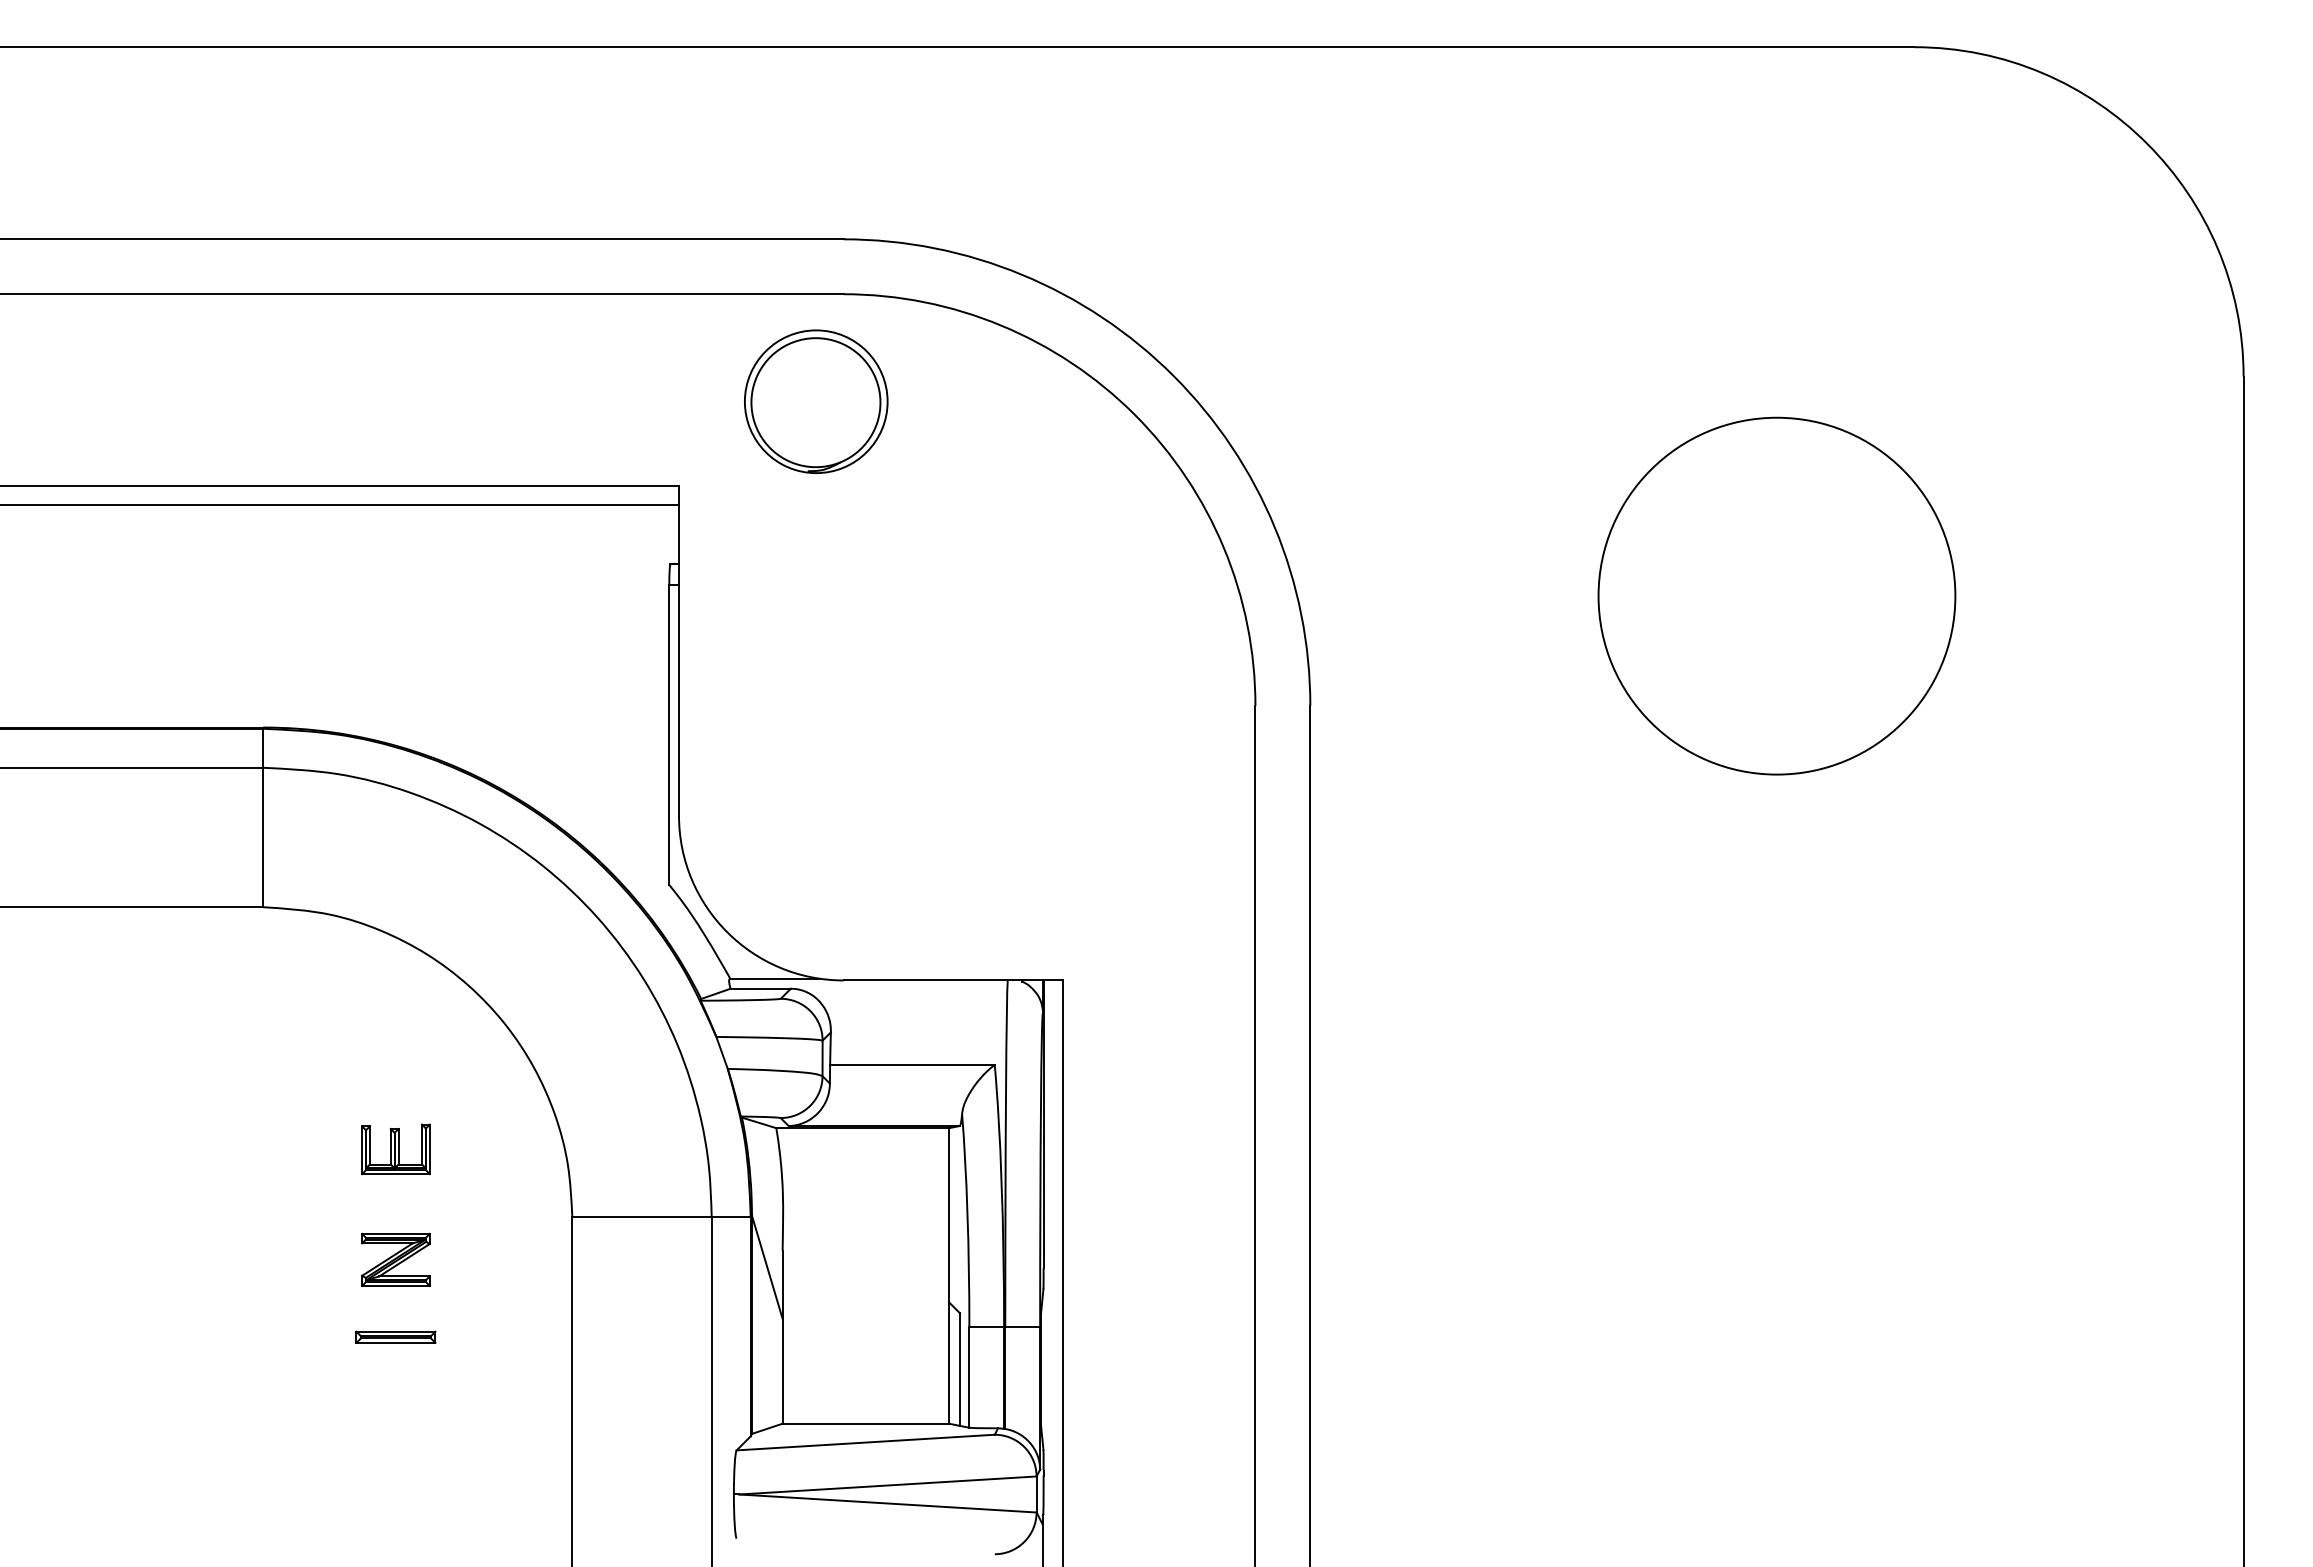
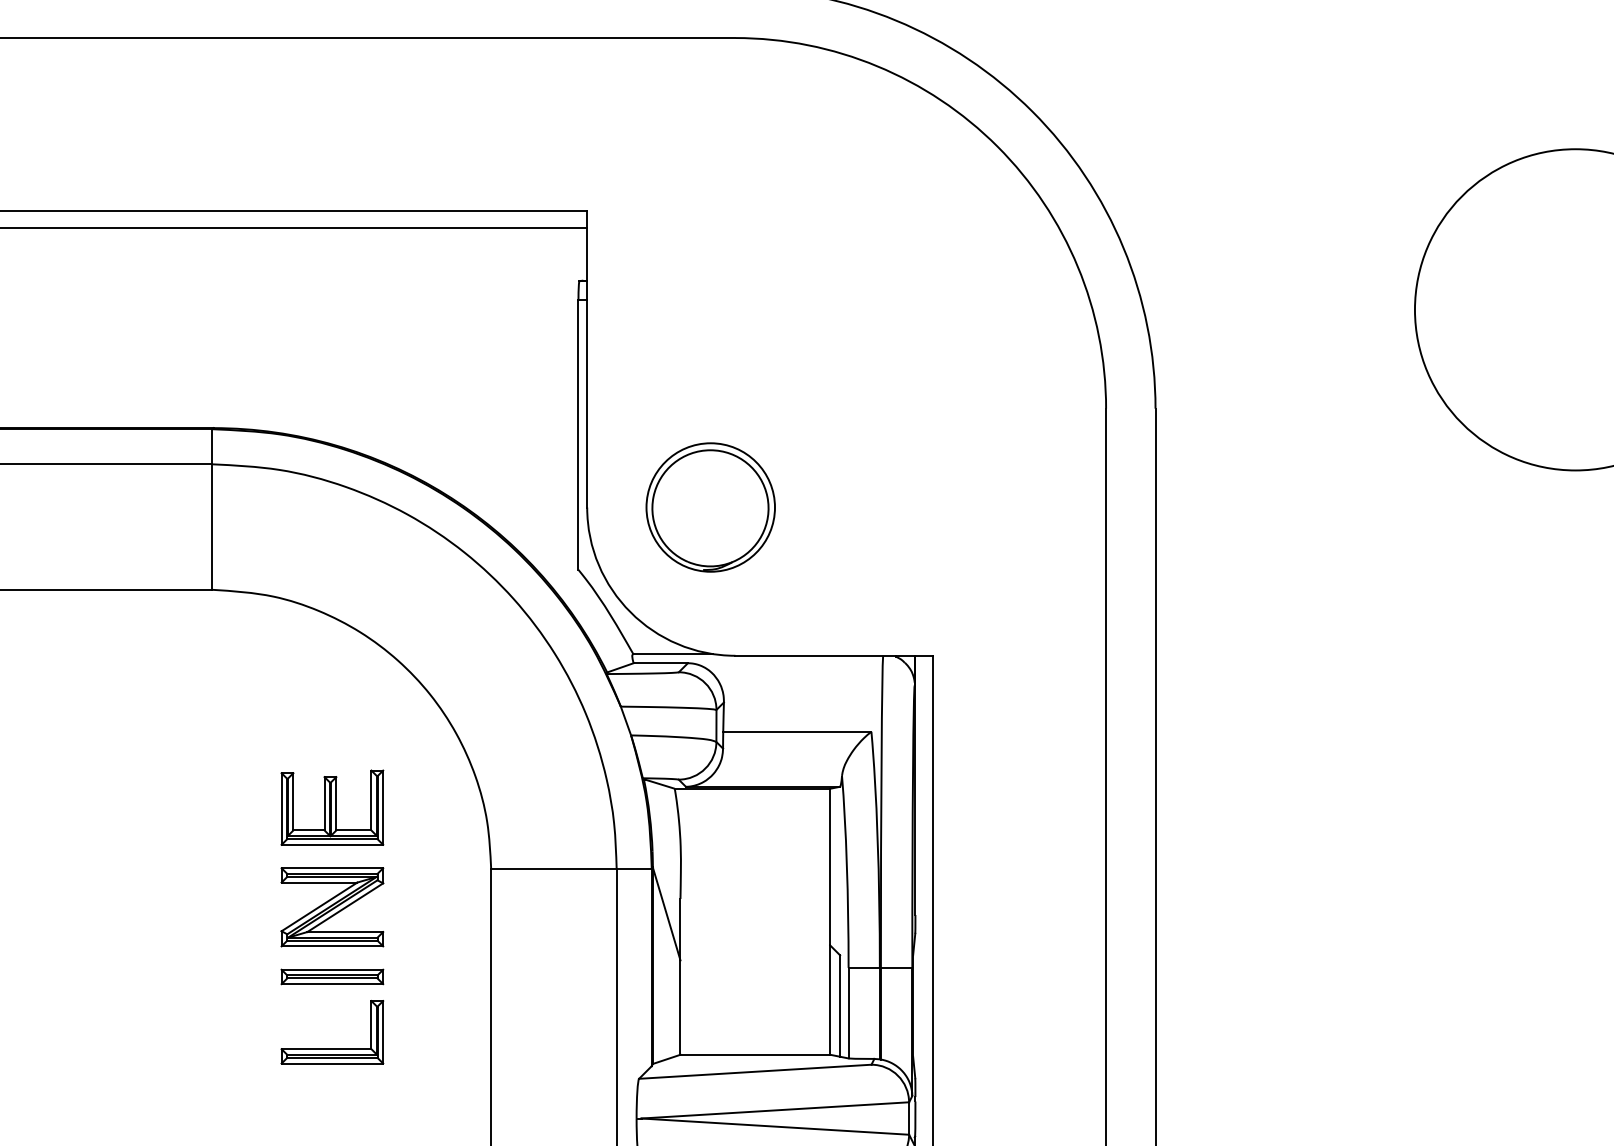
part: (816, 401) -> (710, 507), moved
part: (395, 1149) -> (331, 807), size x1.67
part: (395, 1259) -> (331, 906), size x1.67
part: (395, 1337) -> (331, 977), size x1.43
part: (395, 1416) -> (331, 1048), added

